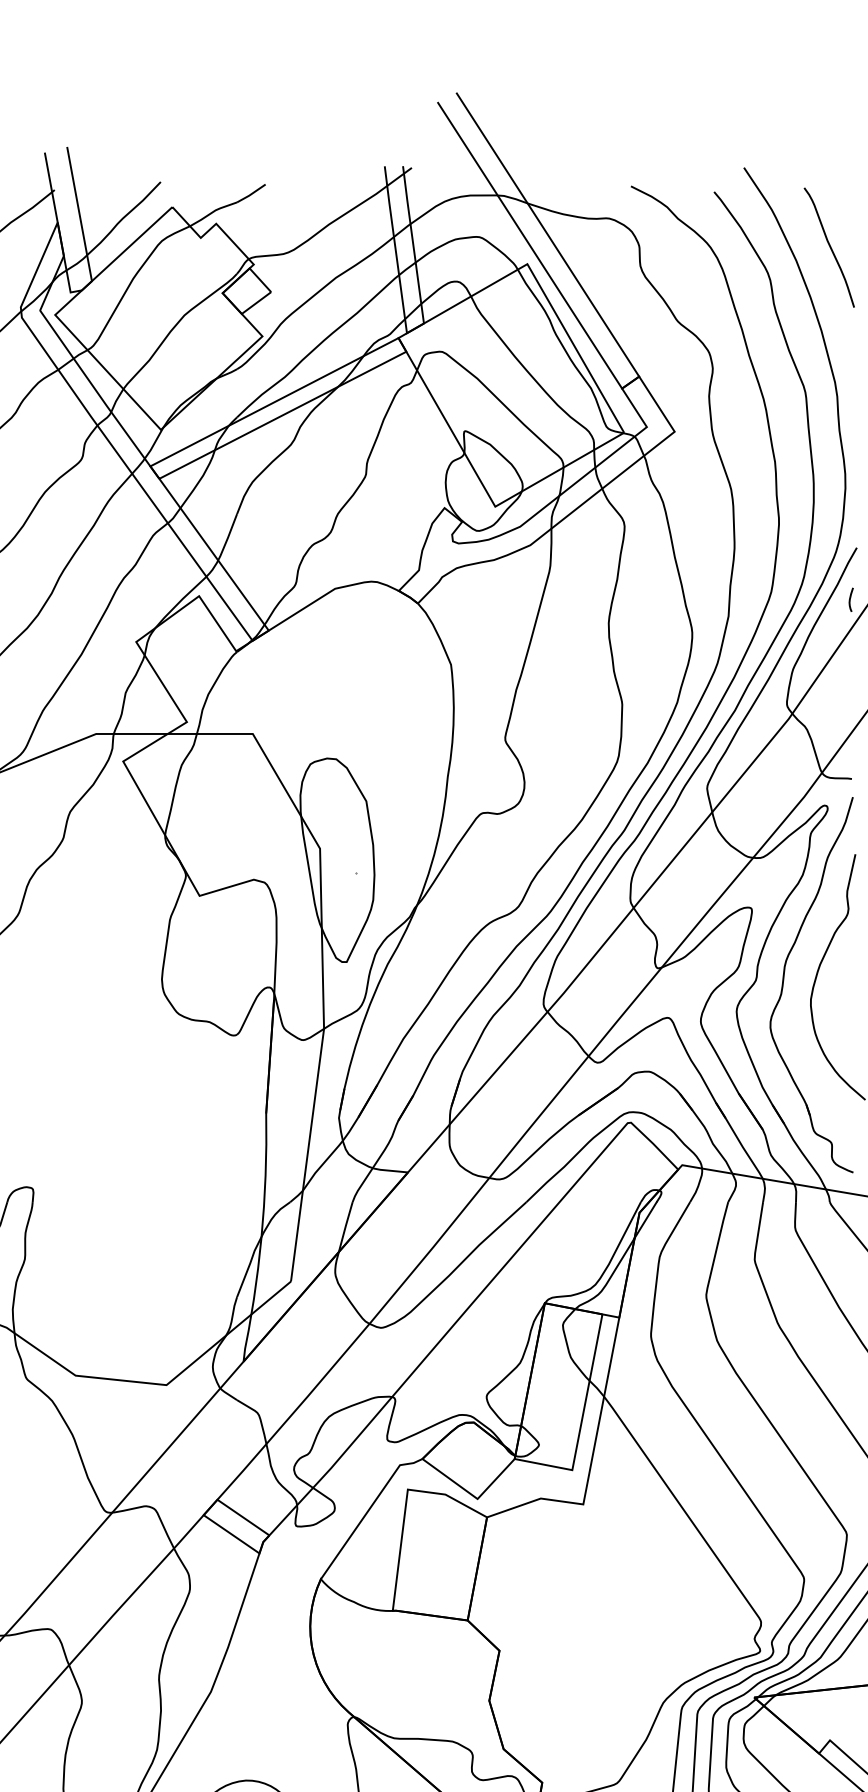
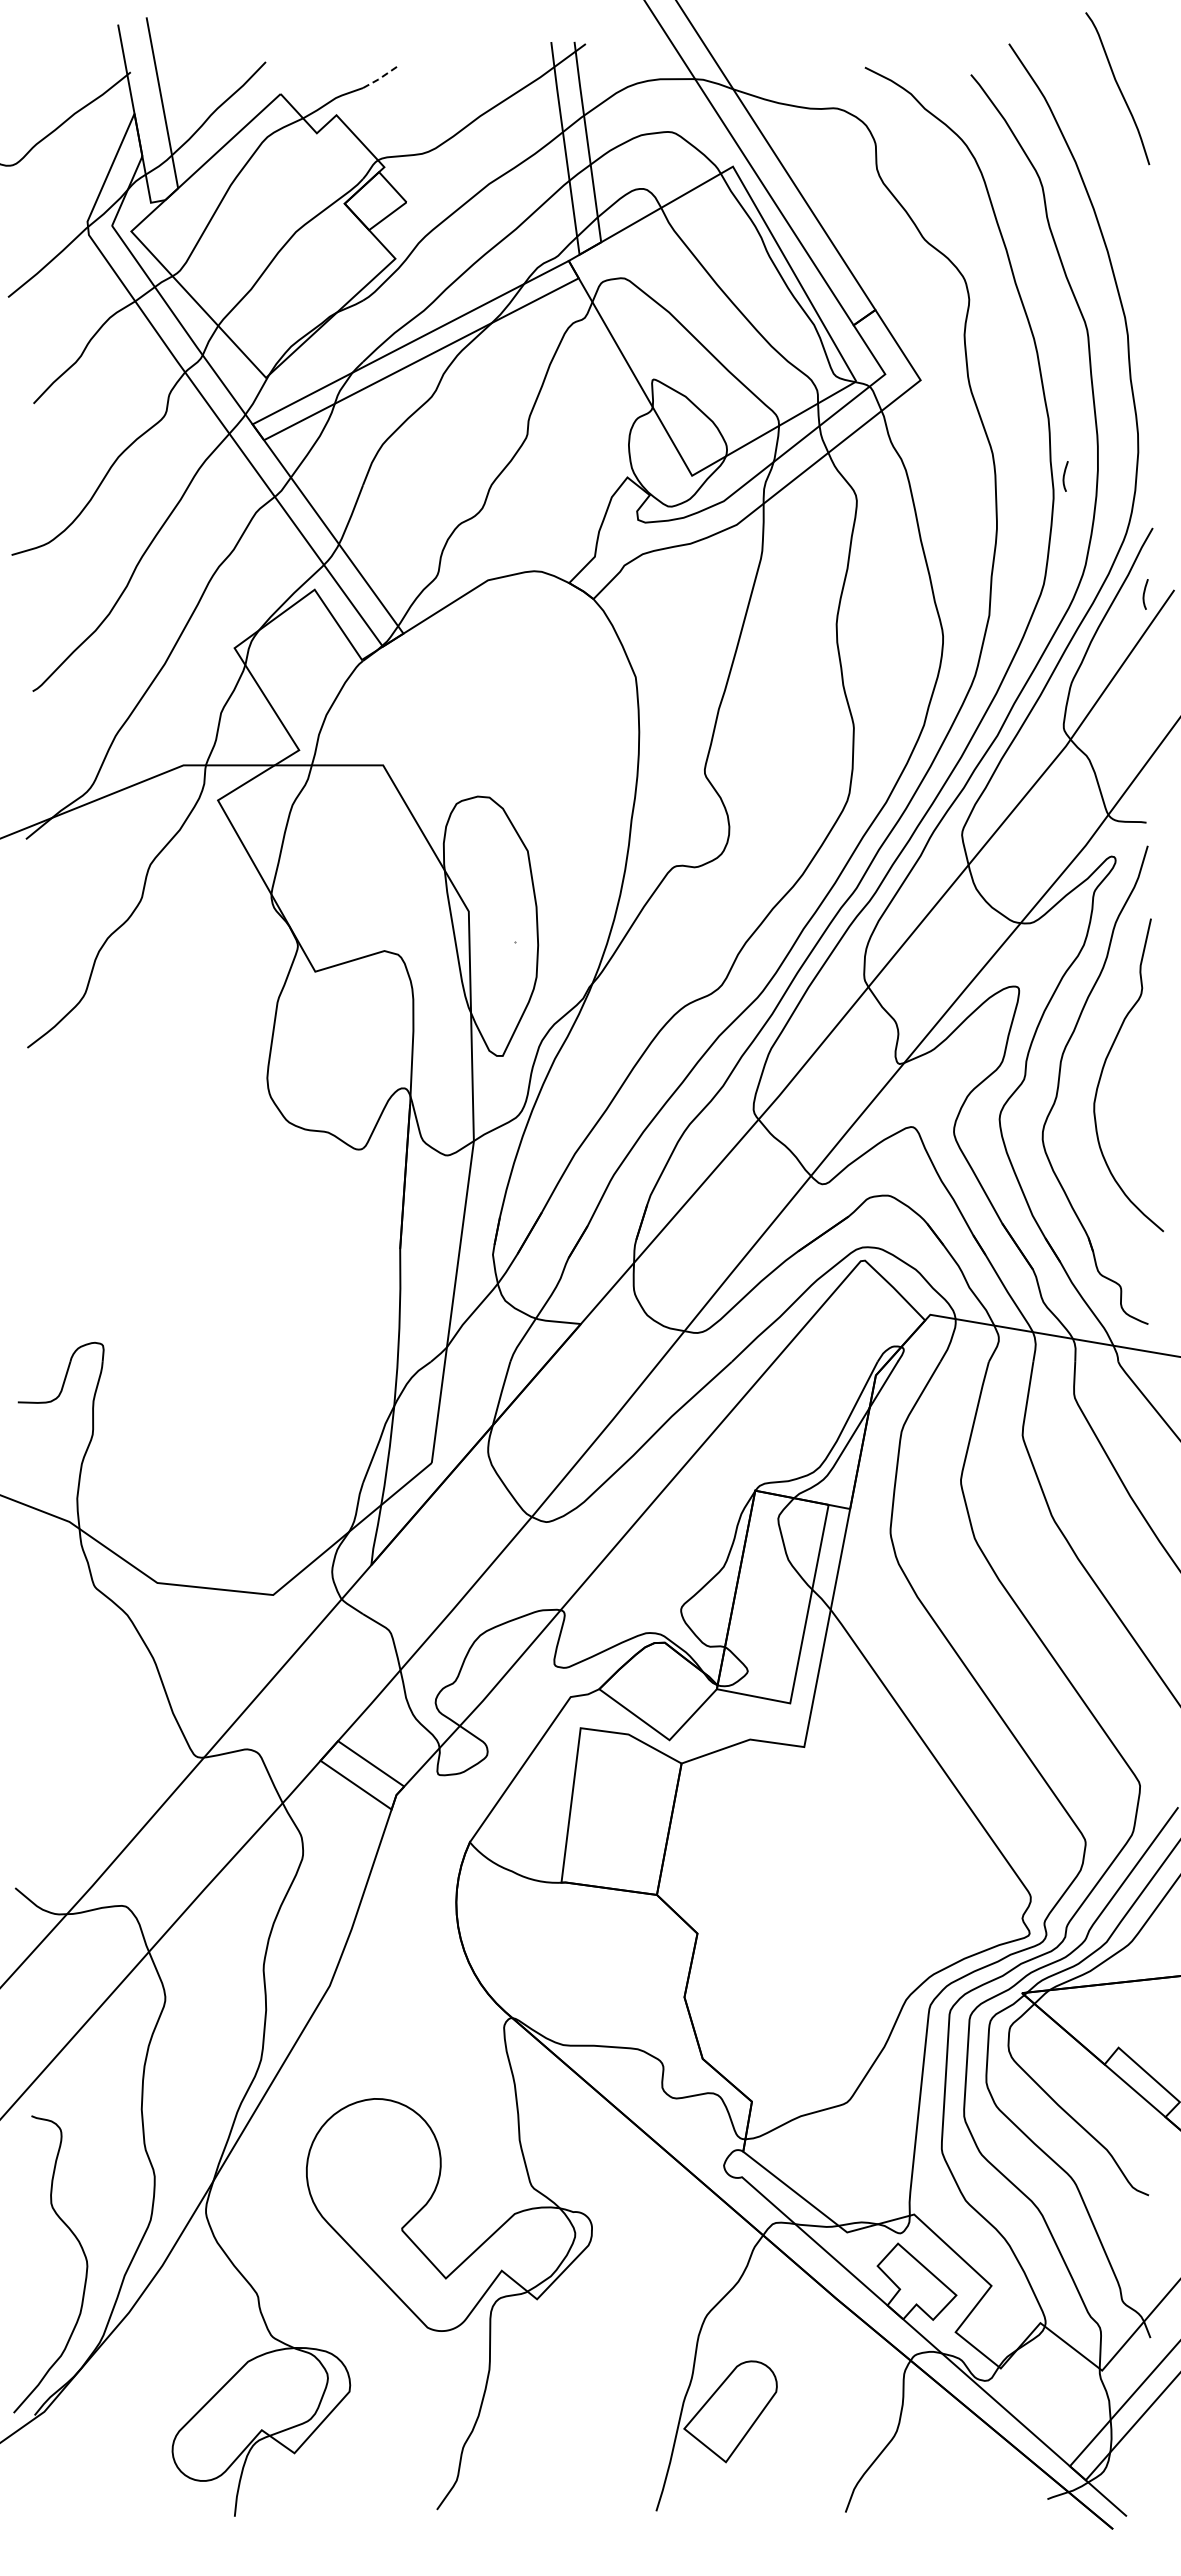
line: (251, 194) -> (381, 77), solid -> dashed
curve: (829, 247) -> (1118, 88), moved
curve: (787, 507) -> (1064, 476), added

